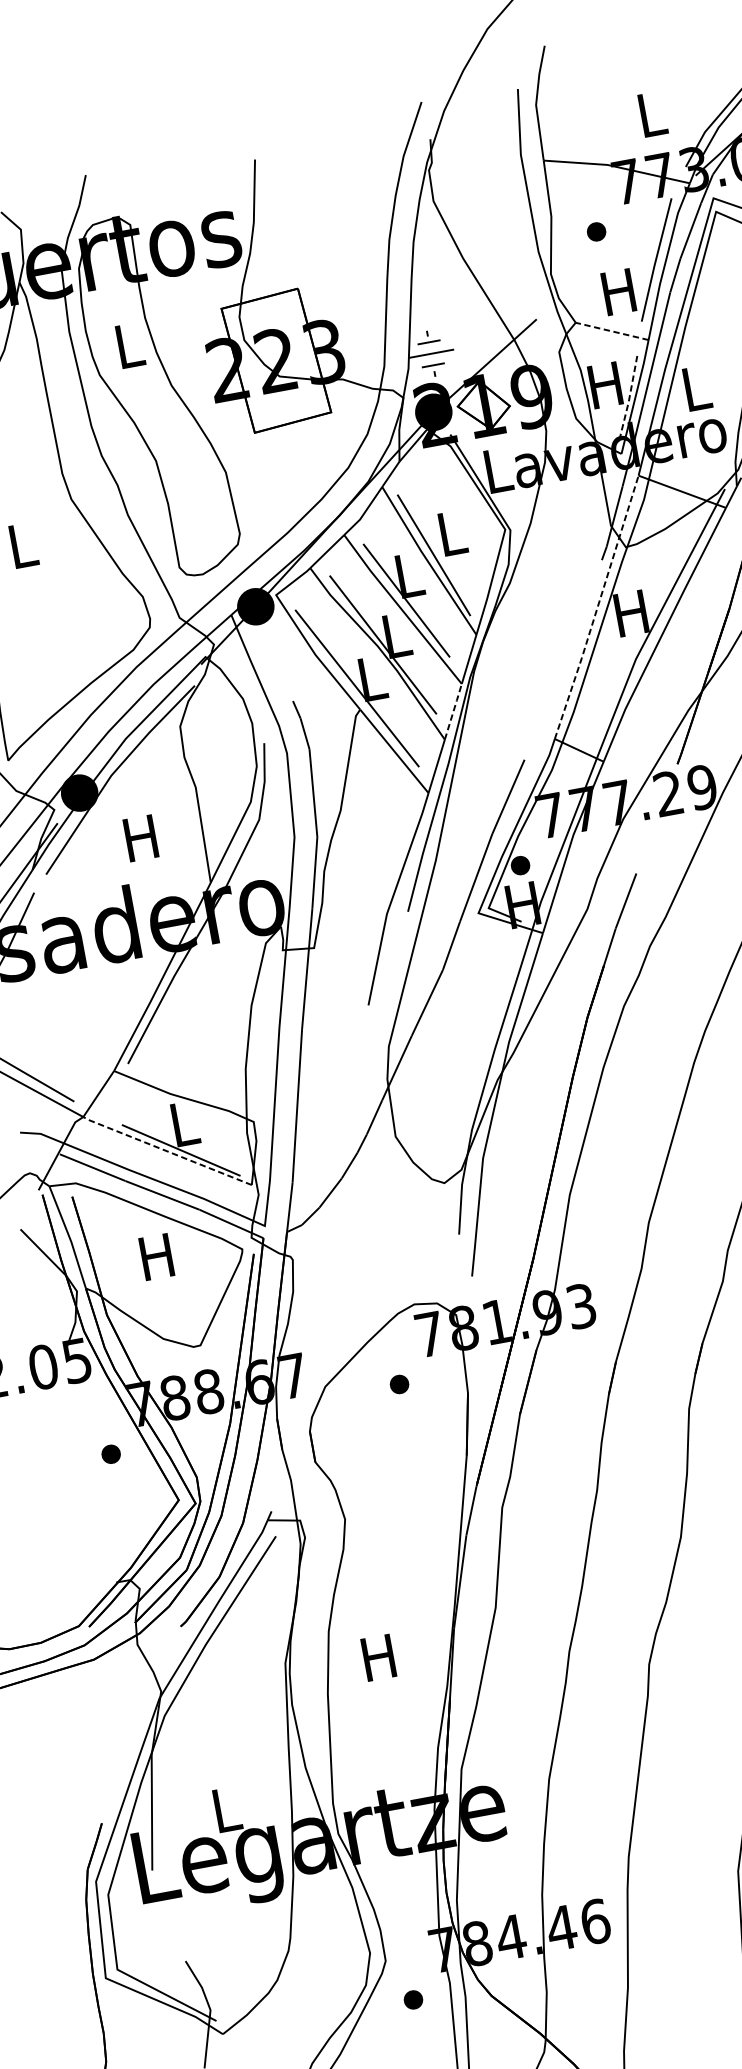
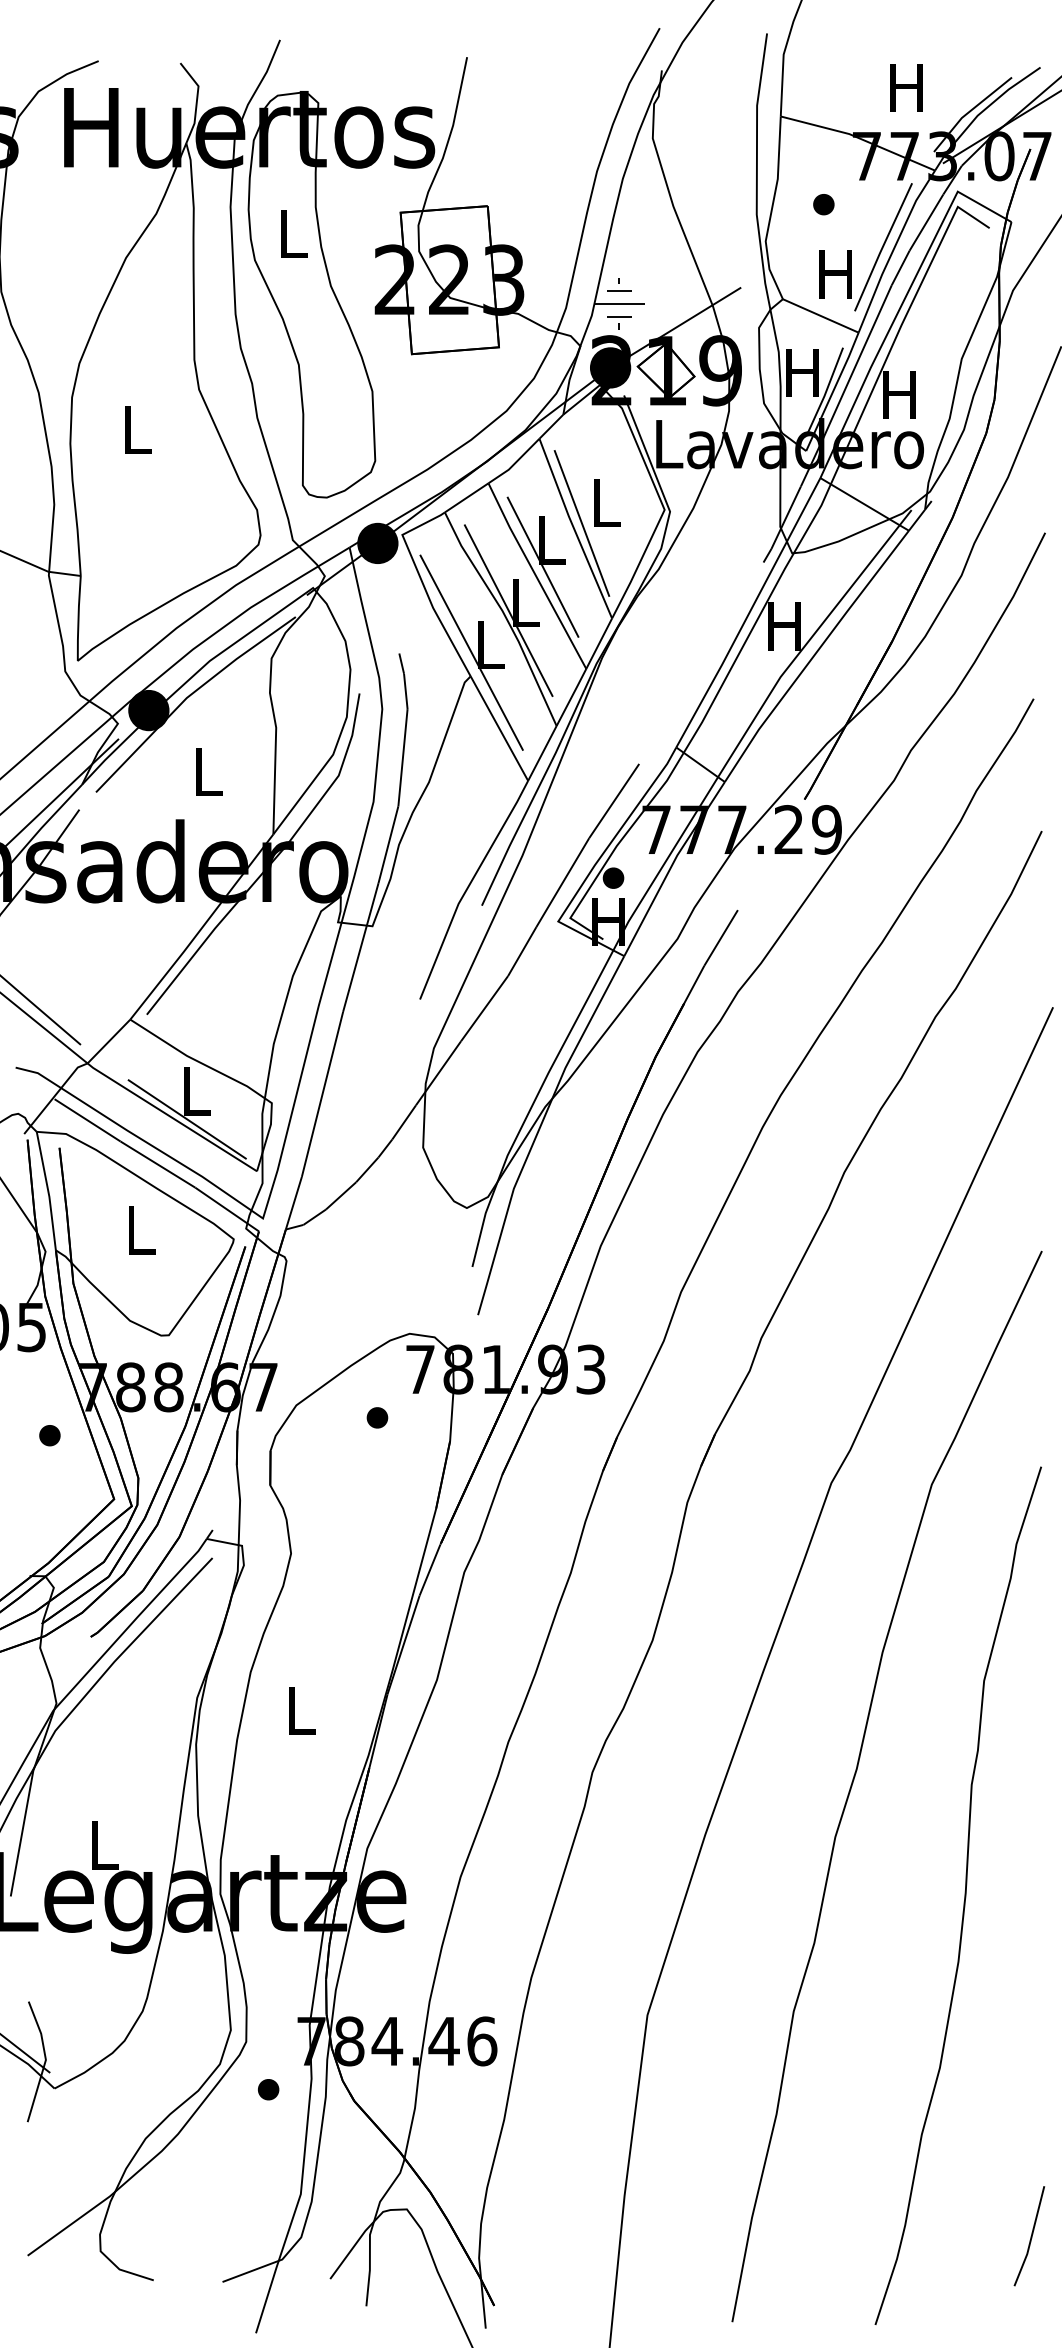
text: (650, 114) -> (906, 87), L -> H
line: (611, 331) -> (820, 315), dashed -> solid
text: (695, 388) -> (899, 394), L -> H
line: (629, 398) -> (825, 392), dashed -> solid
line: (596, 607) -> (748, 613), dashed -> solid
line: (454, 710) -> (572, 696), dashed -> solid
text: (140, 837) -> (206, 771), H -> L
line: (165, 1150) -> (170, 1116), dashed -> solid
text: (157, 1257) -> (139, 1230), H -> L
text: (378, 1657) -> (299, 1710), H -> L

